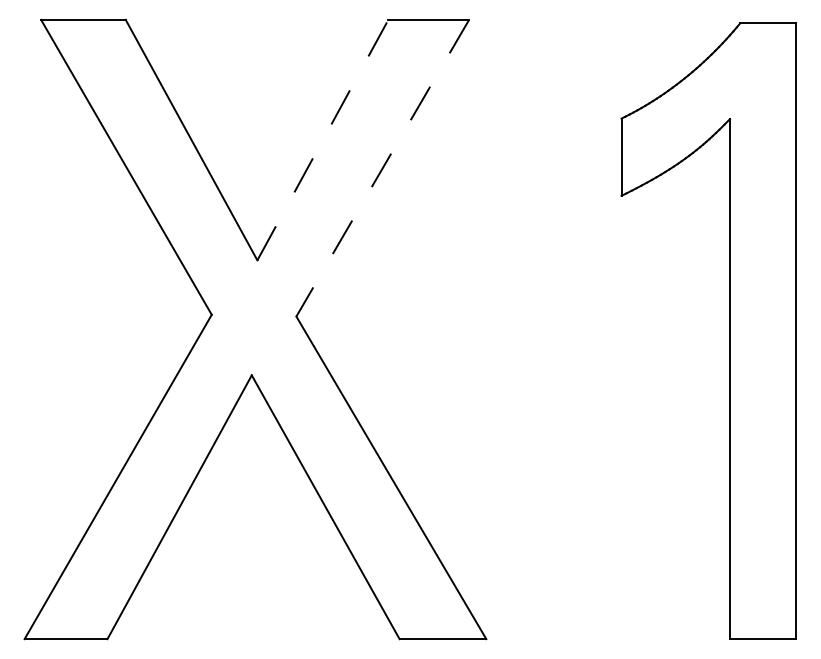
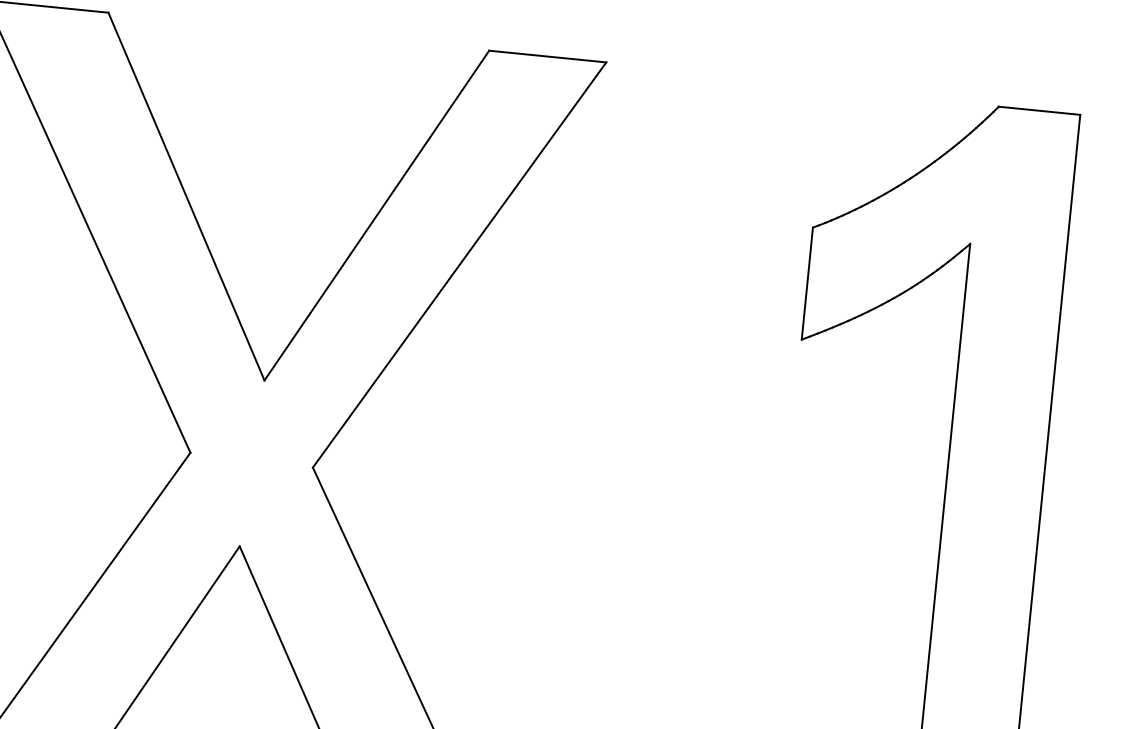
line: (322, 140) -> (376, 216), dashed -> solid
line: (382, 168) -> (459, 265), dashed -> solid

